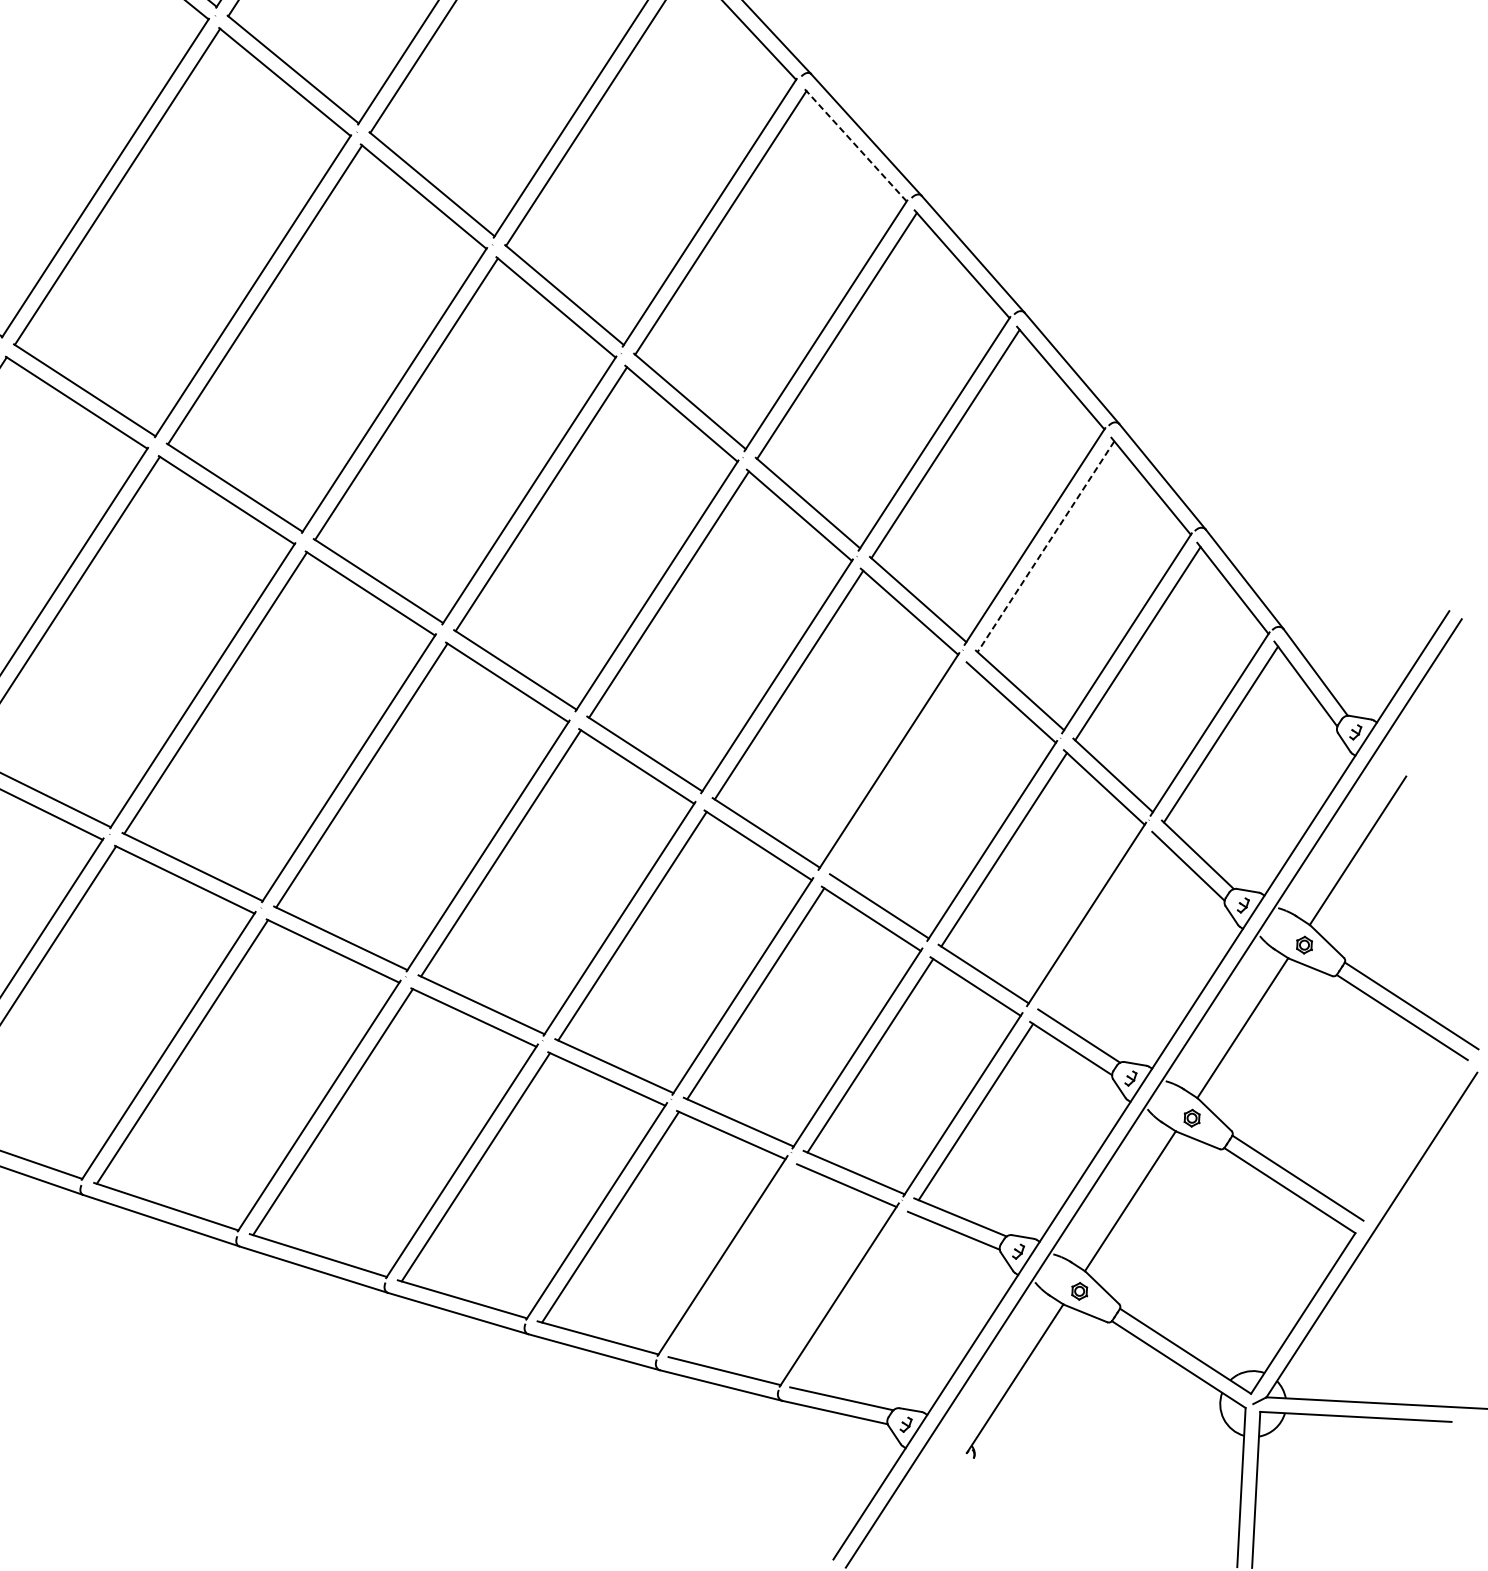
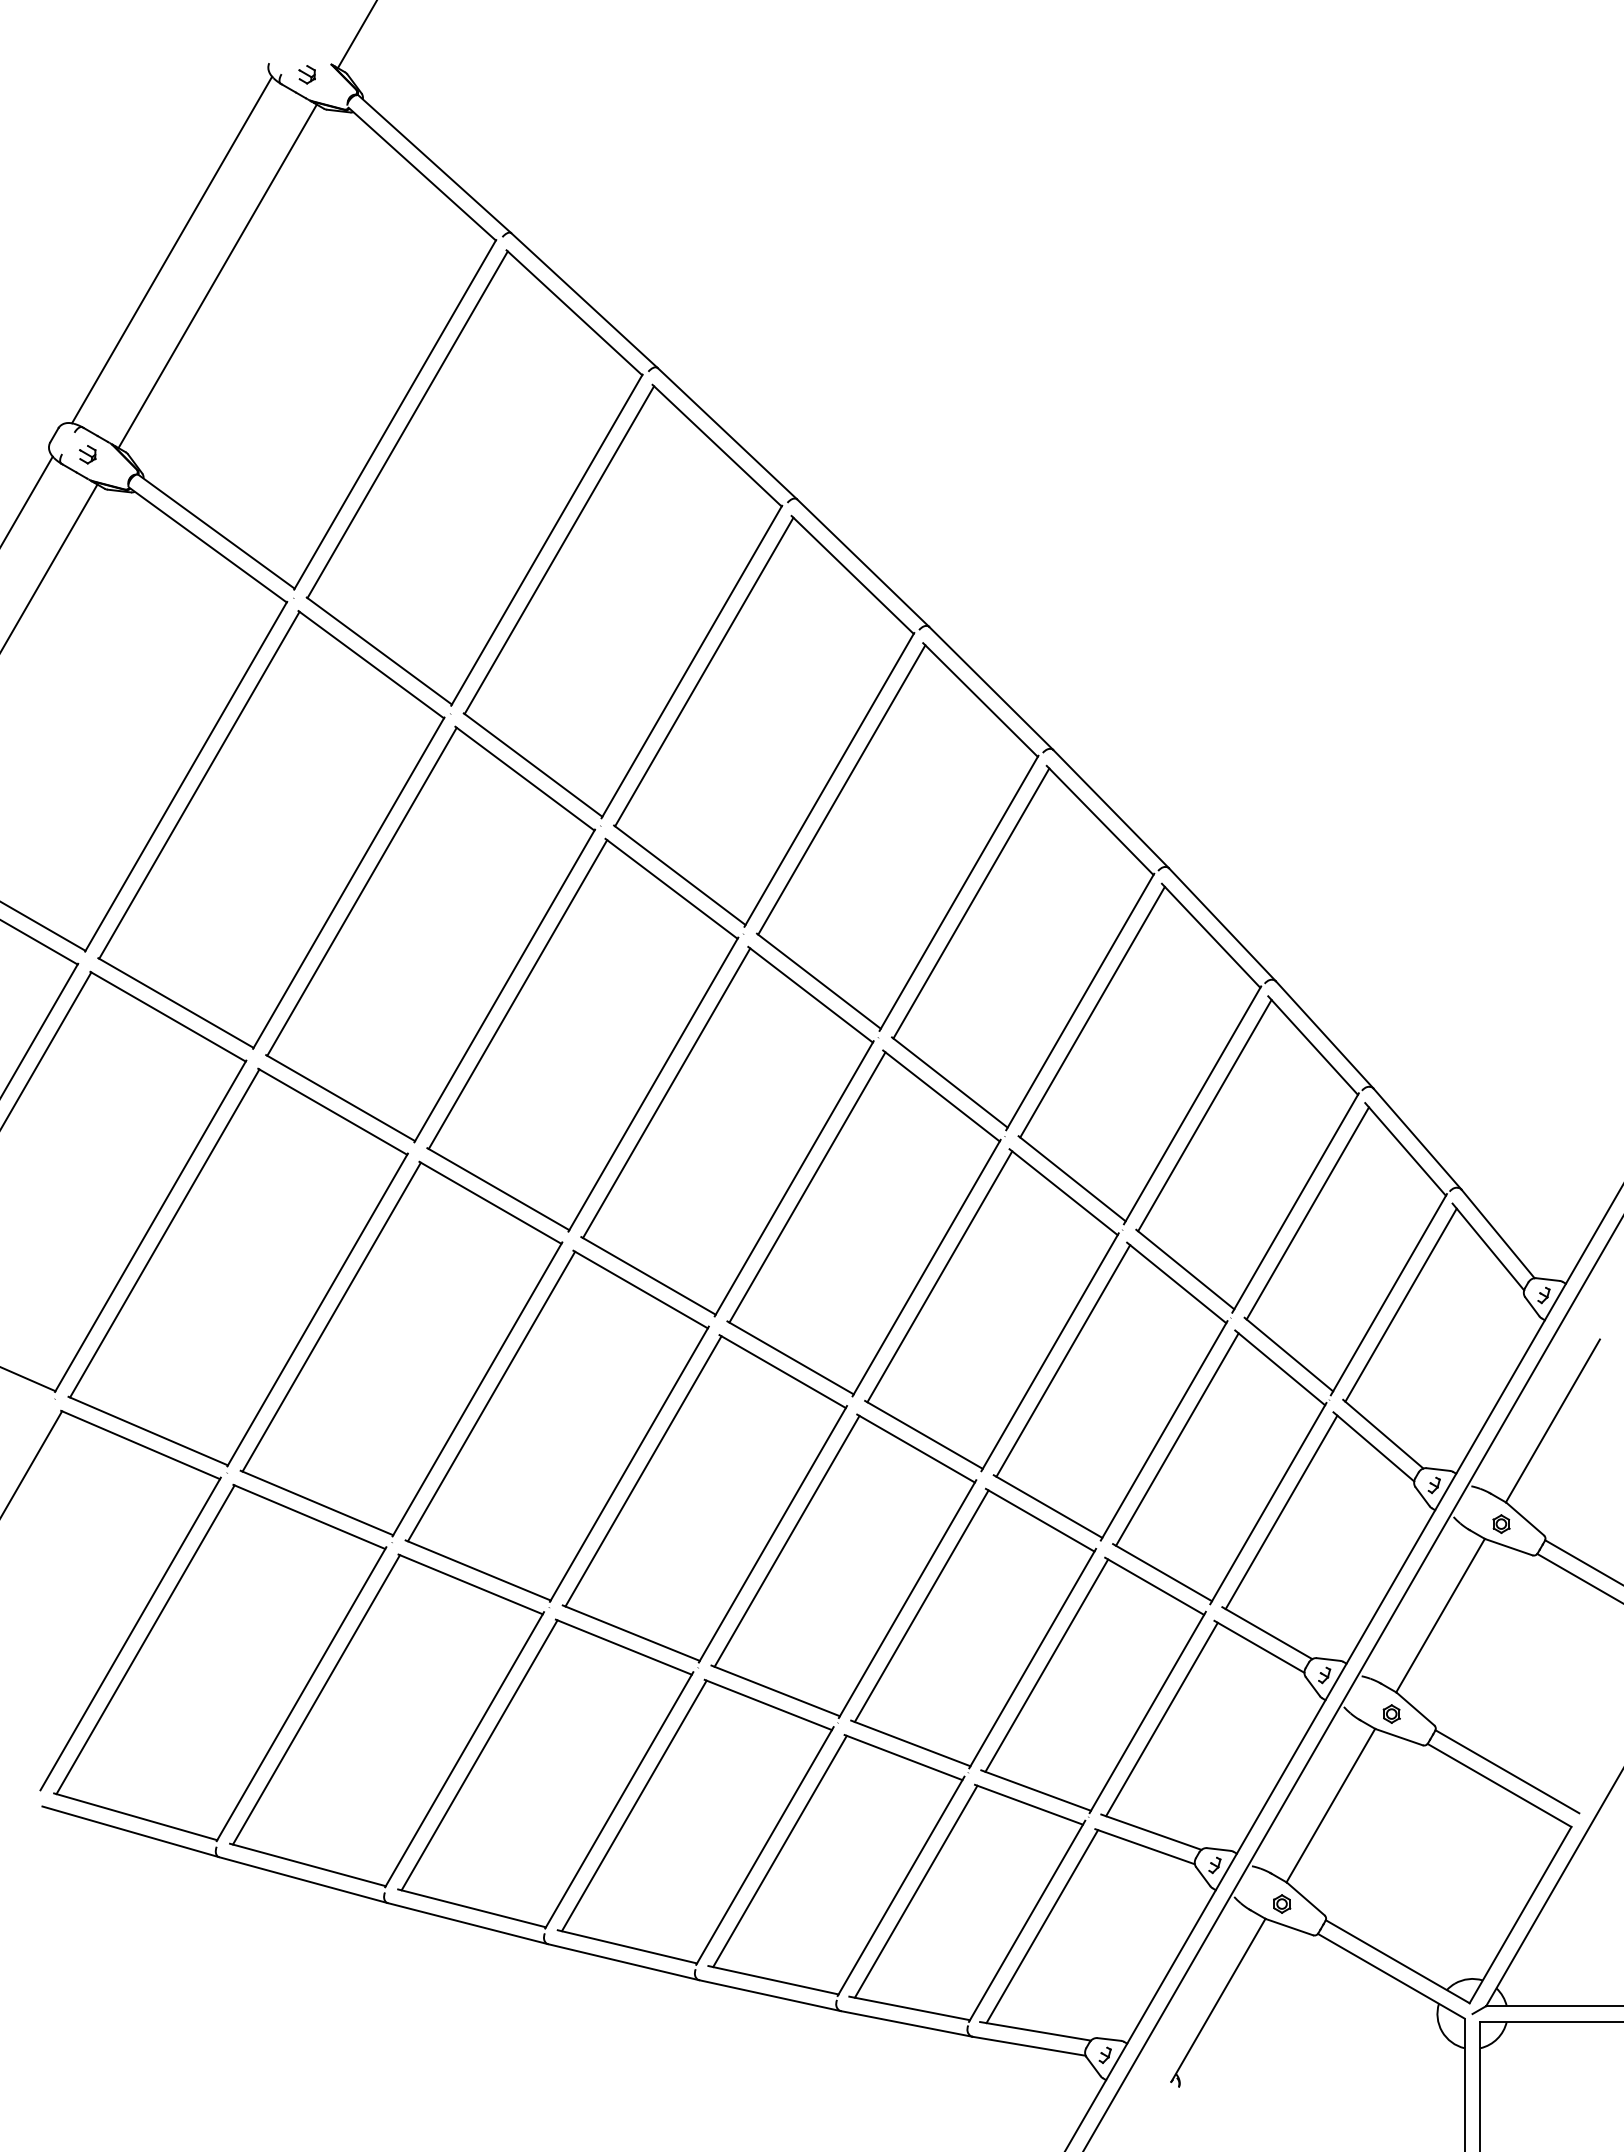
line: (855, 145) -> (980, 700), dashed -> solid
line: (1045, 546) -> (1204, 1115), dashed -> solid
line: (901, 769) -> (1063, 1360), added
line: (1098, 923) -> (1281, 1512), added
line: (735, 1261) -> (915, 1891), added
line: (853, 1300) -> (1042, 1926), added

